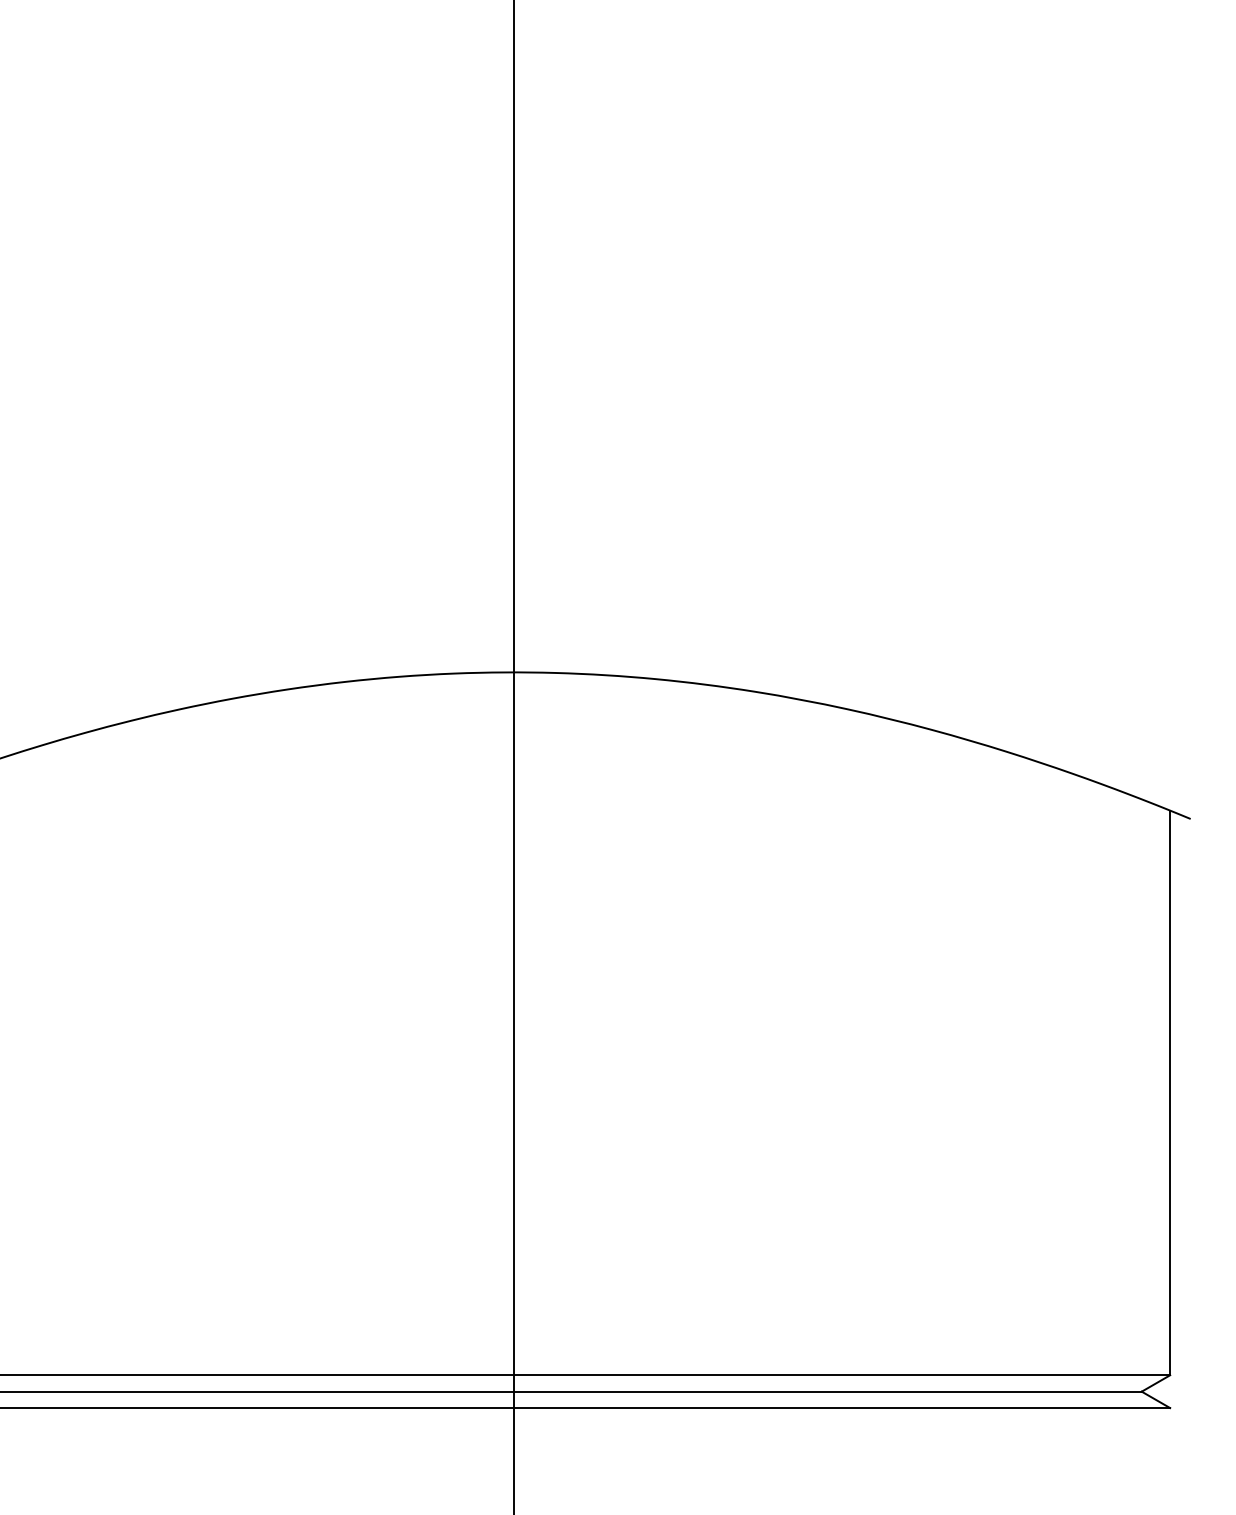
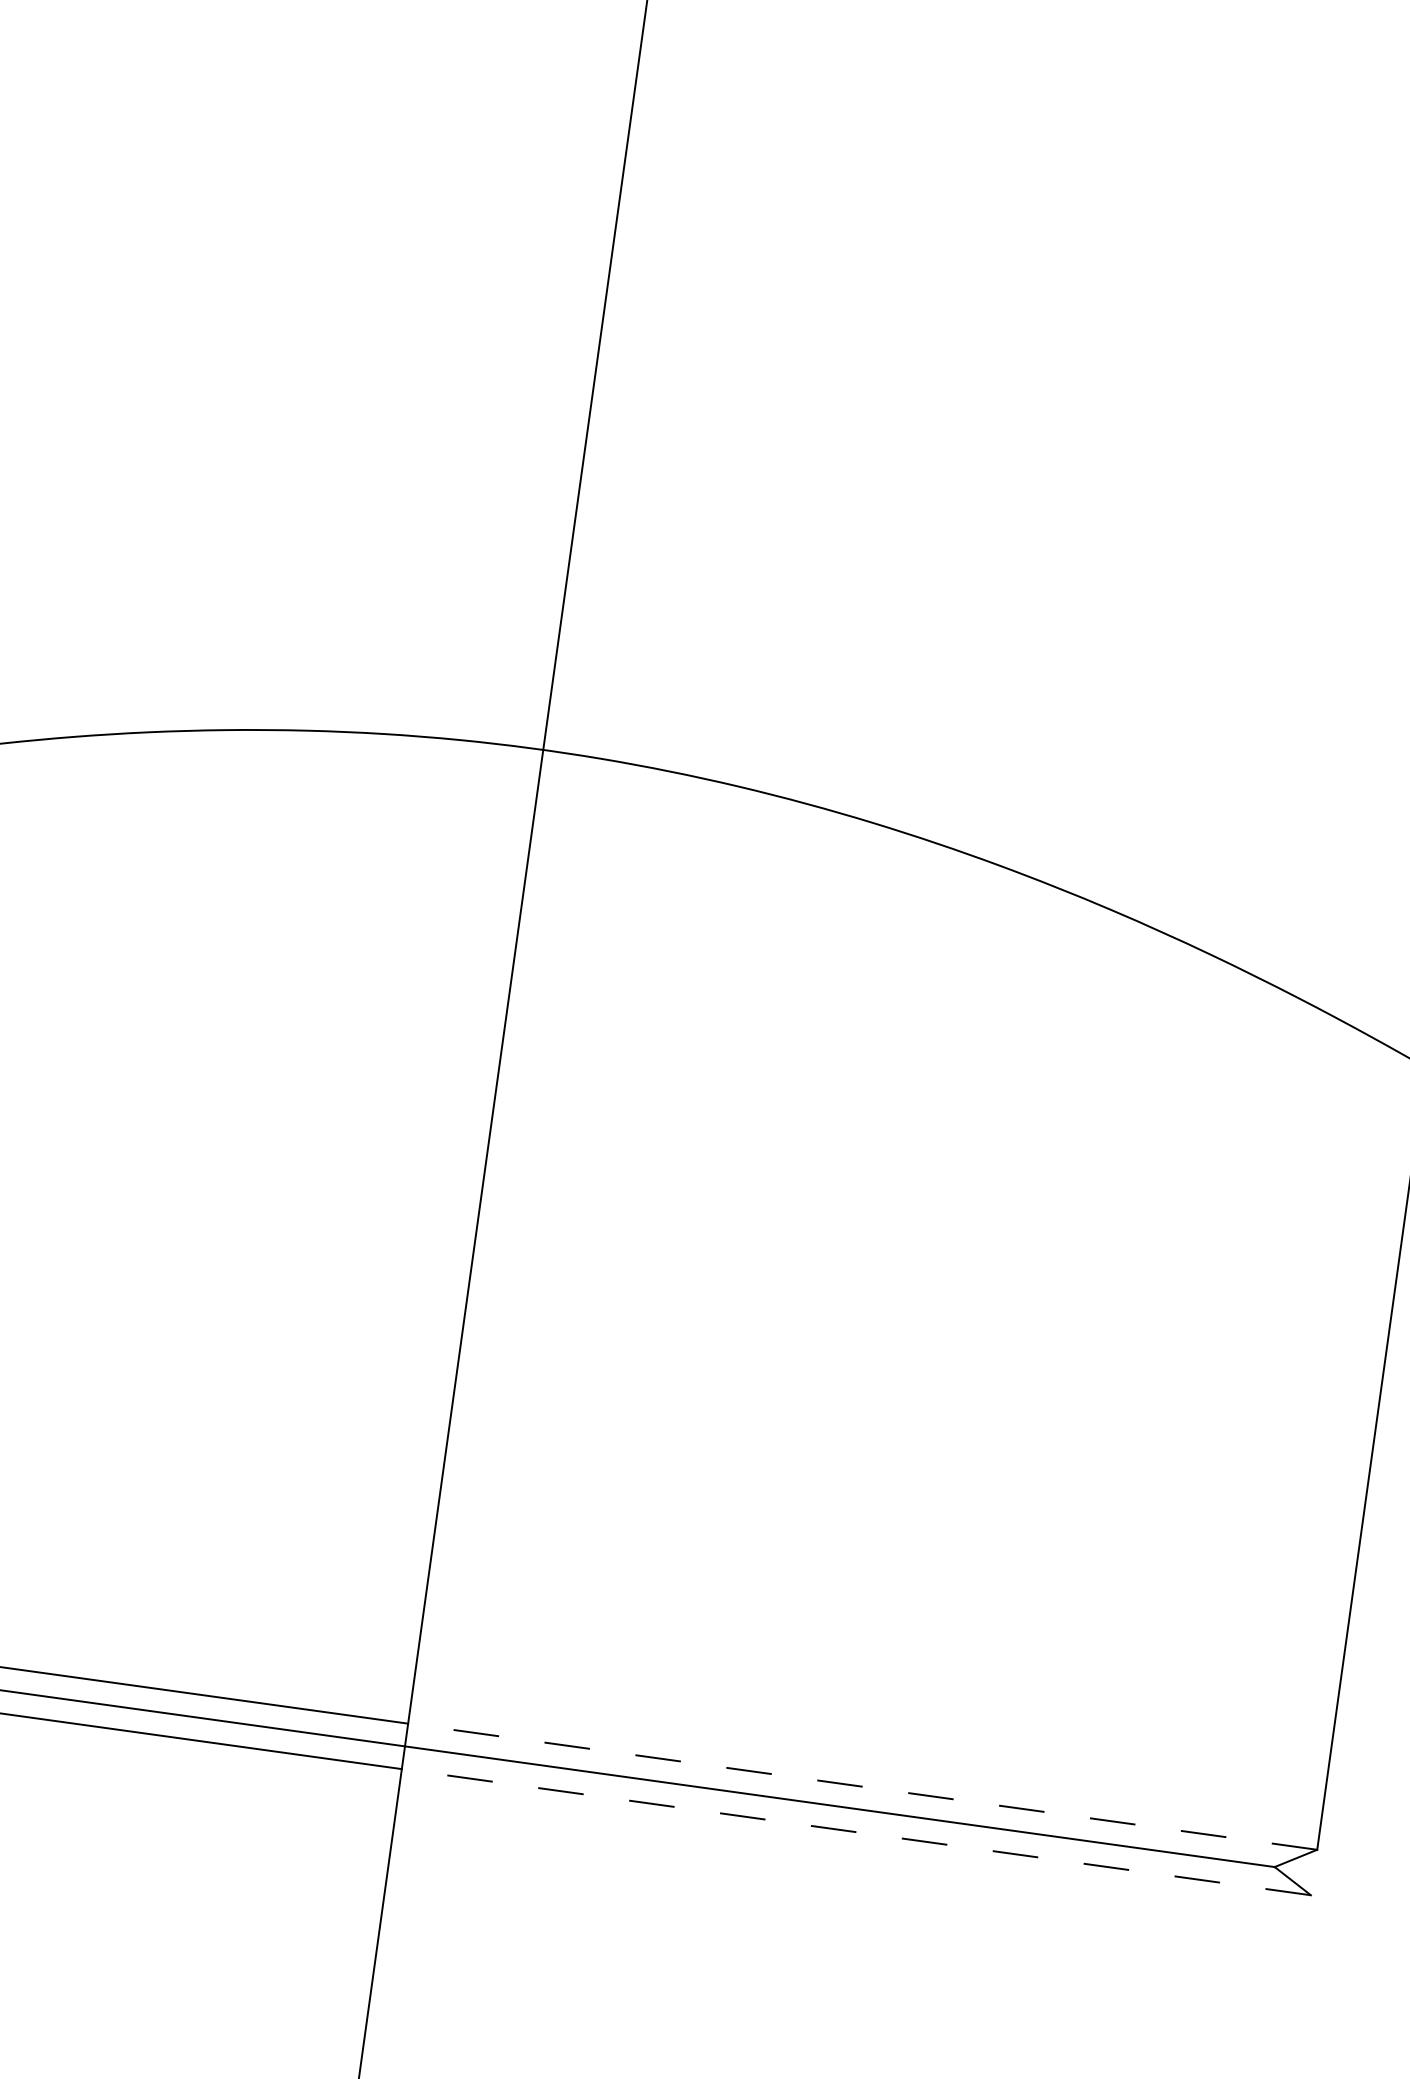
line: (841, 1375) -> (861, 1786), solid -> dashed
line: (841, 1408) -> (855, 1832), solid -> dashed

